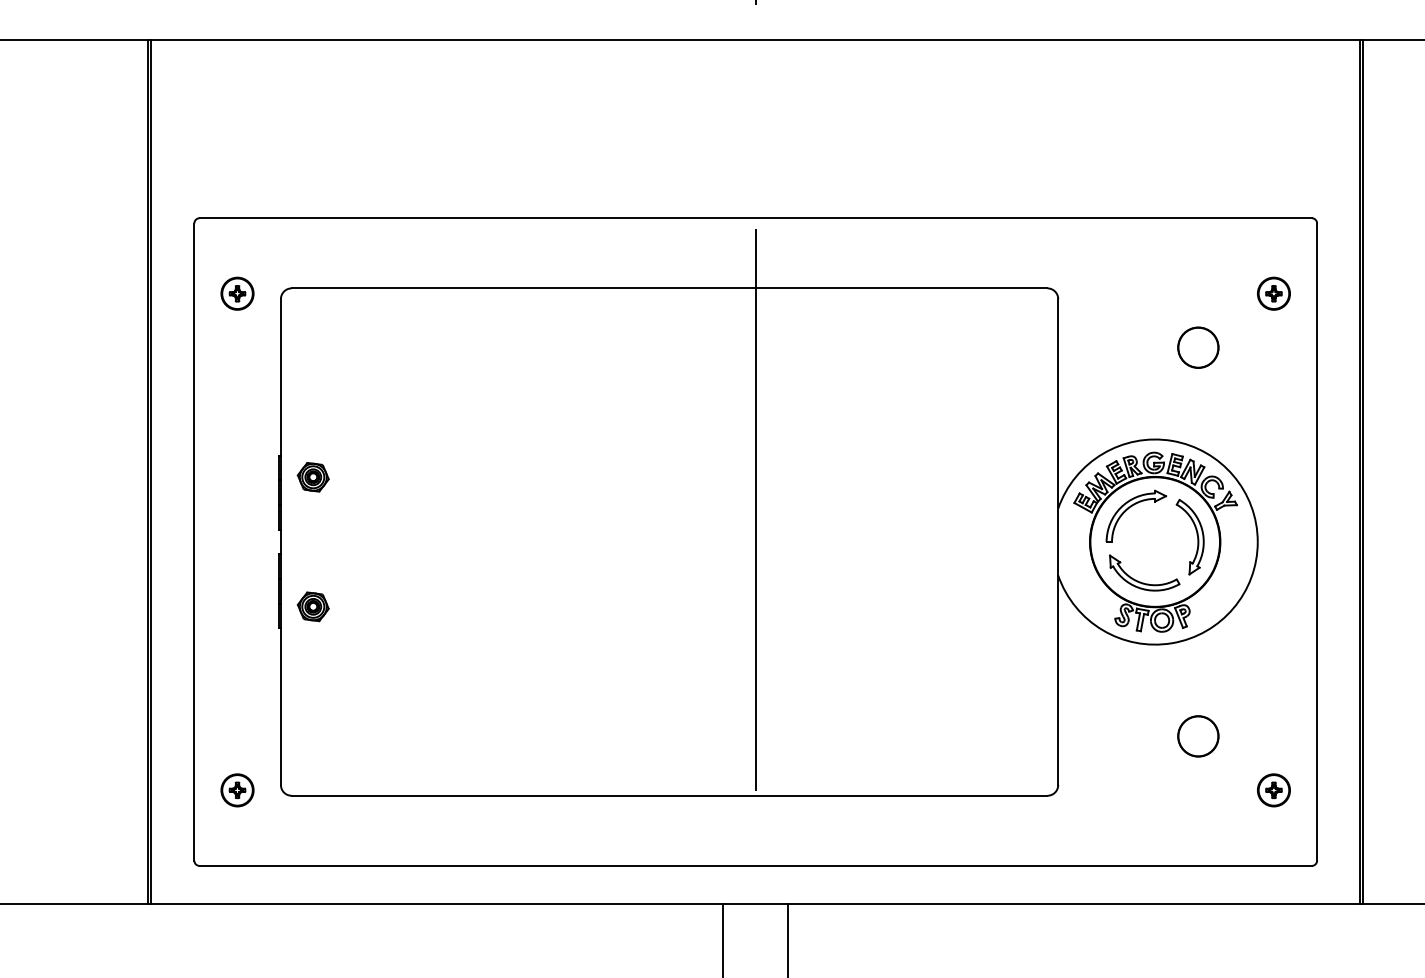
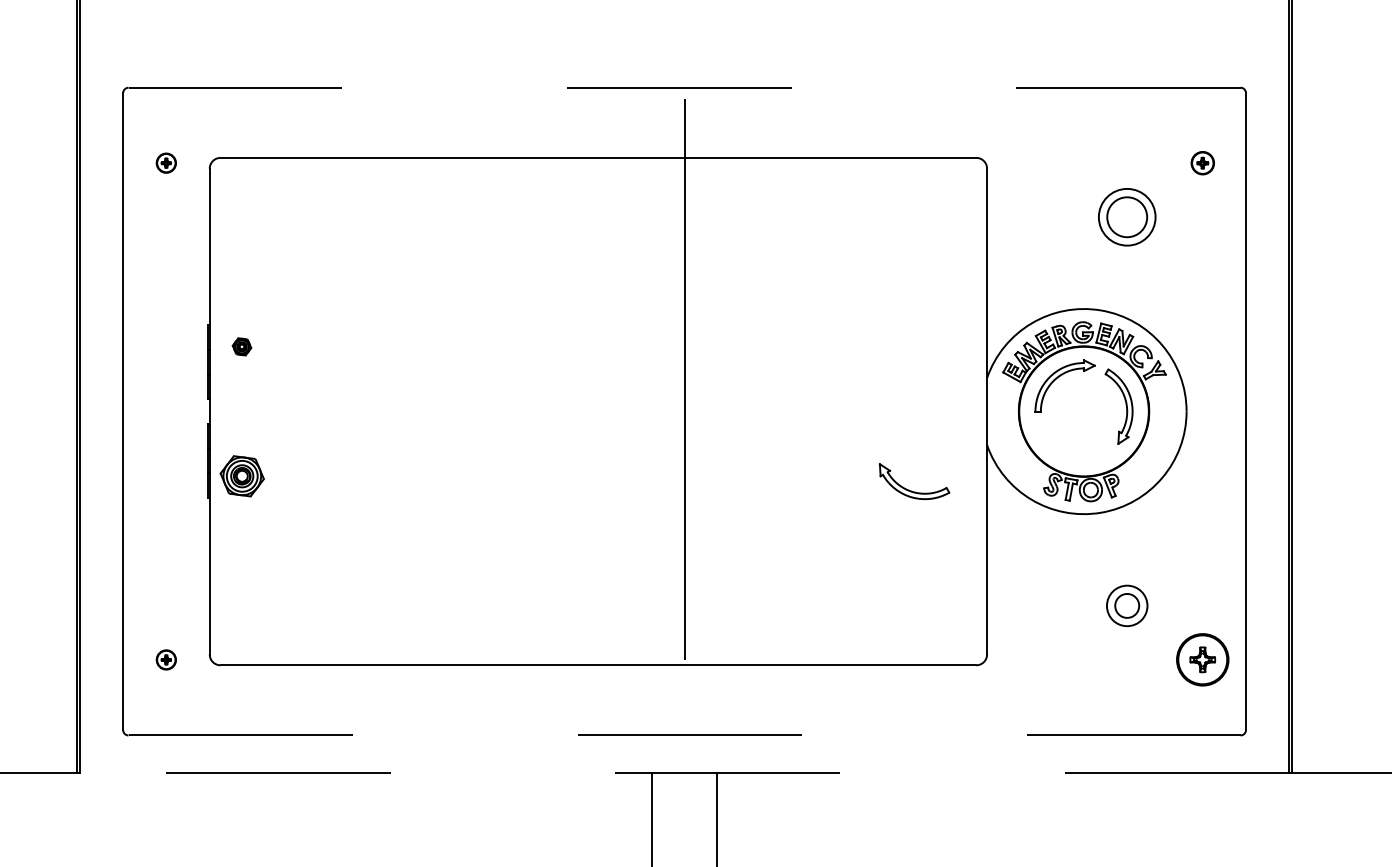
line: (755, 218) -> (684, 88), solid -> dashed
part: (237, 293) -> (166, 163), size x0.6
part: (1273, 293) -> (1202, 163), size x0.7
circle: (1198, 347) -> (1127, 217), size x1.4
part: (312, 477) -> (241, 347), size x0.6
part: (1140, 581) -> (910, 490), moved
part: (312, 606) -> (241, 476), size x1.4
circle: (1198, 736) -> (1127, 606), size x0.6
part: (237, 790) -> (166, 660), size x0.6
part: (1273, 790) -> (1202, 660), size x1.6
line: (756, 865) -> (685, 735), solid -> dashed
line: (755, 903) -> (684, 773), solid -> dashed

